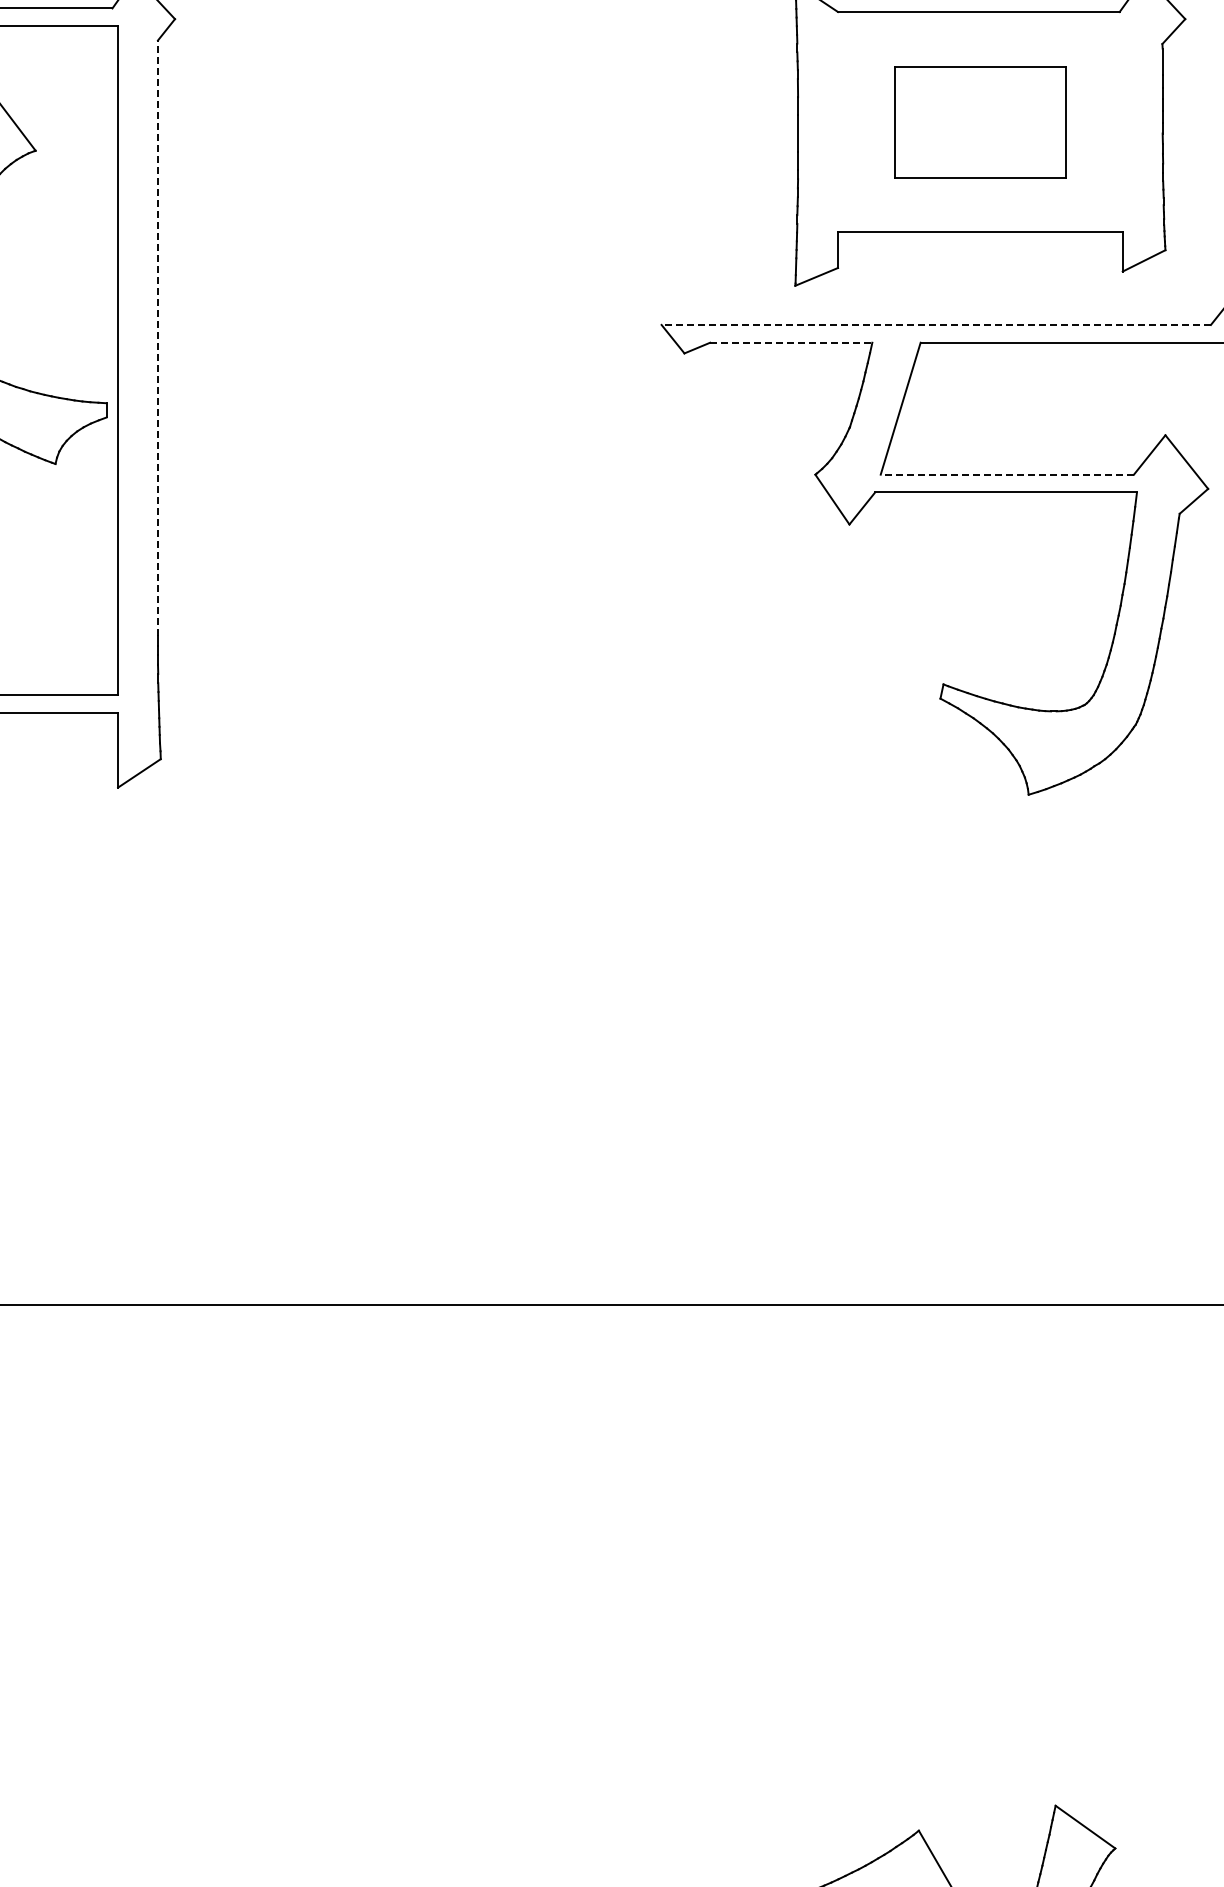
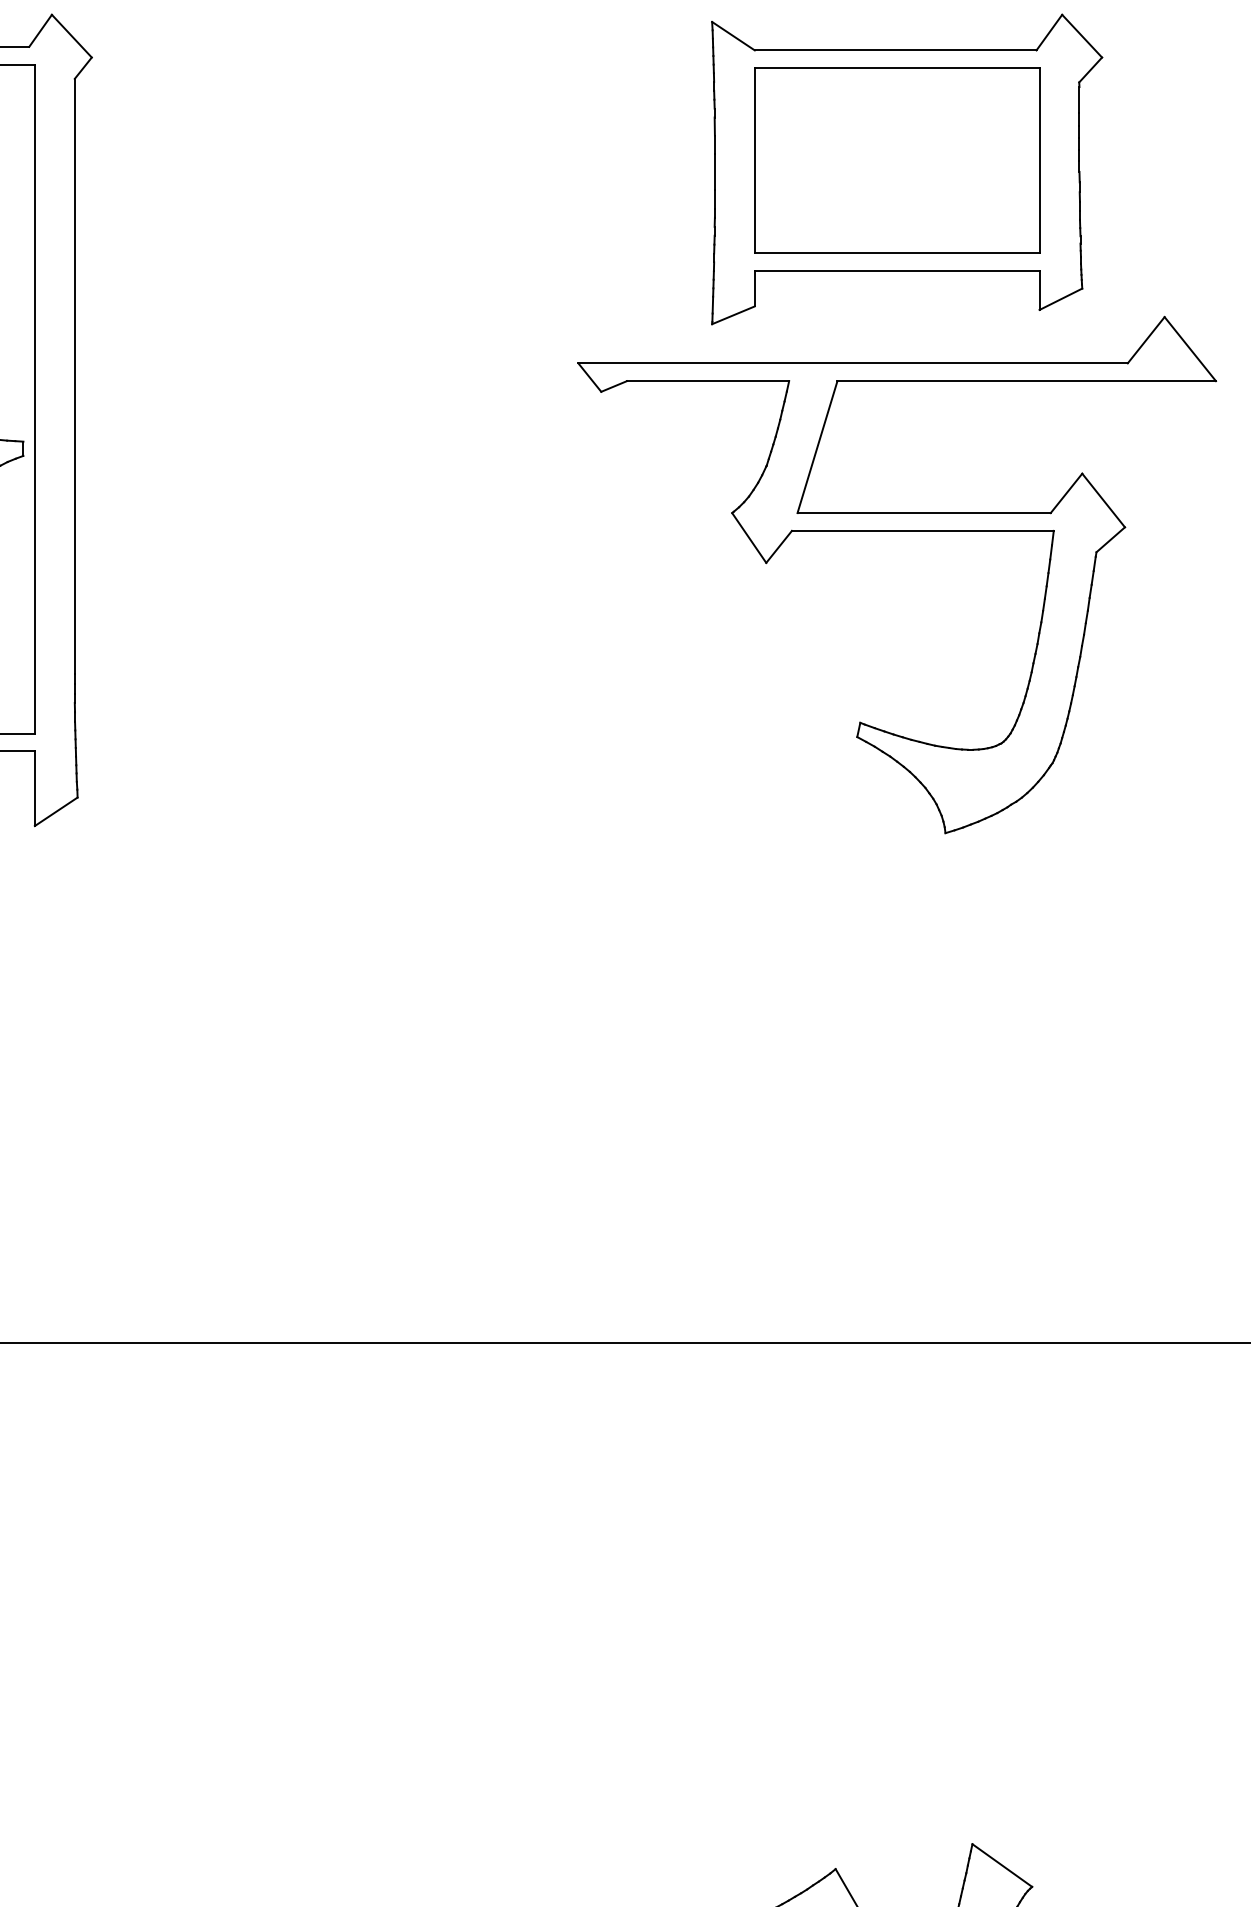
part: (980, 122) -> (897, 160), size x1.67
line: (936, 325) -> (853, 363), dashed -> solid
line: (157, 338) -> (74, 376), dashed -> solid
line: (791, 343) -> (708, 381), dashed -> solid
line: (1007, 475) -> (924, 513), dashed -> solid

